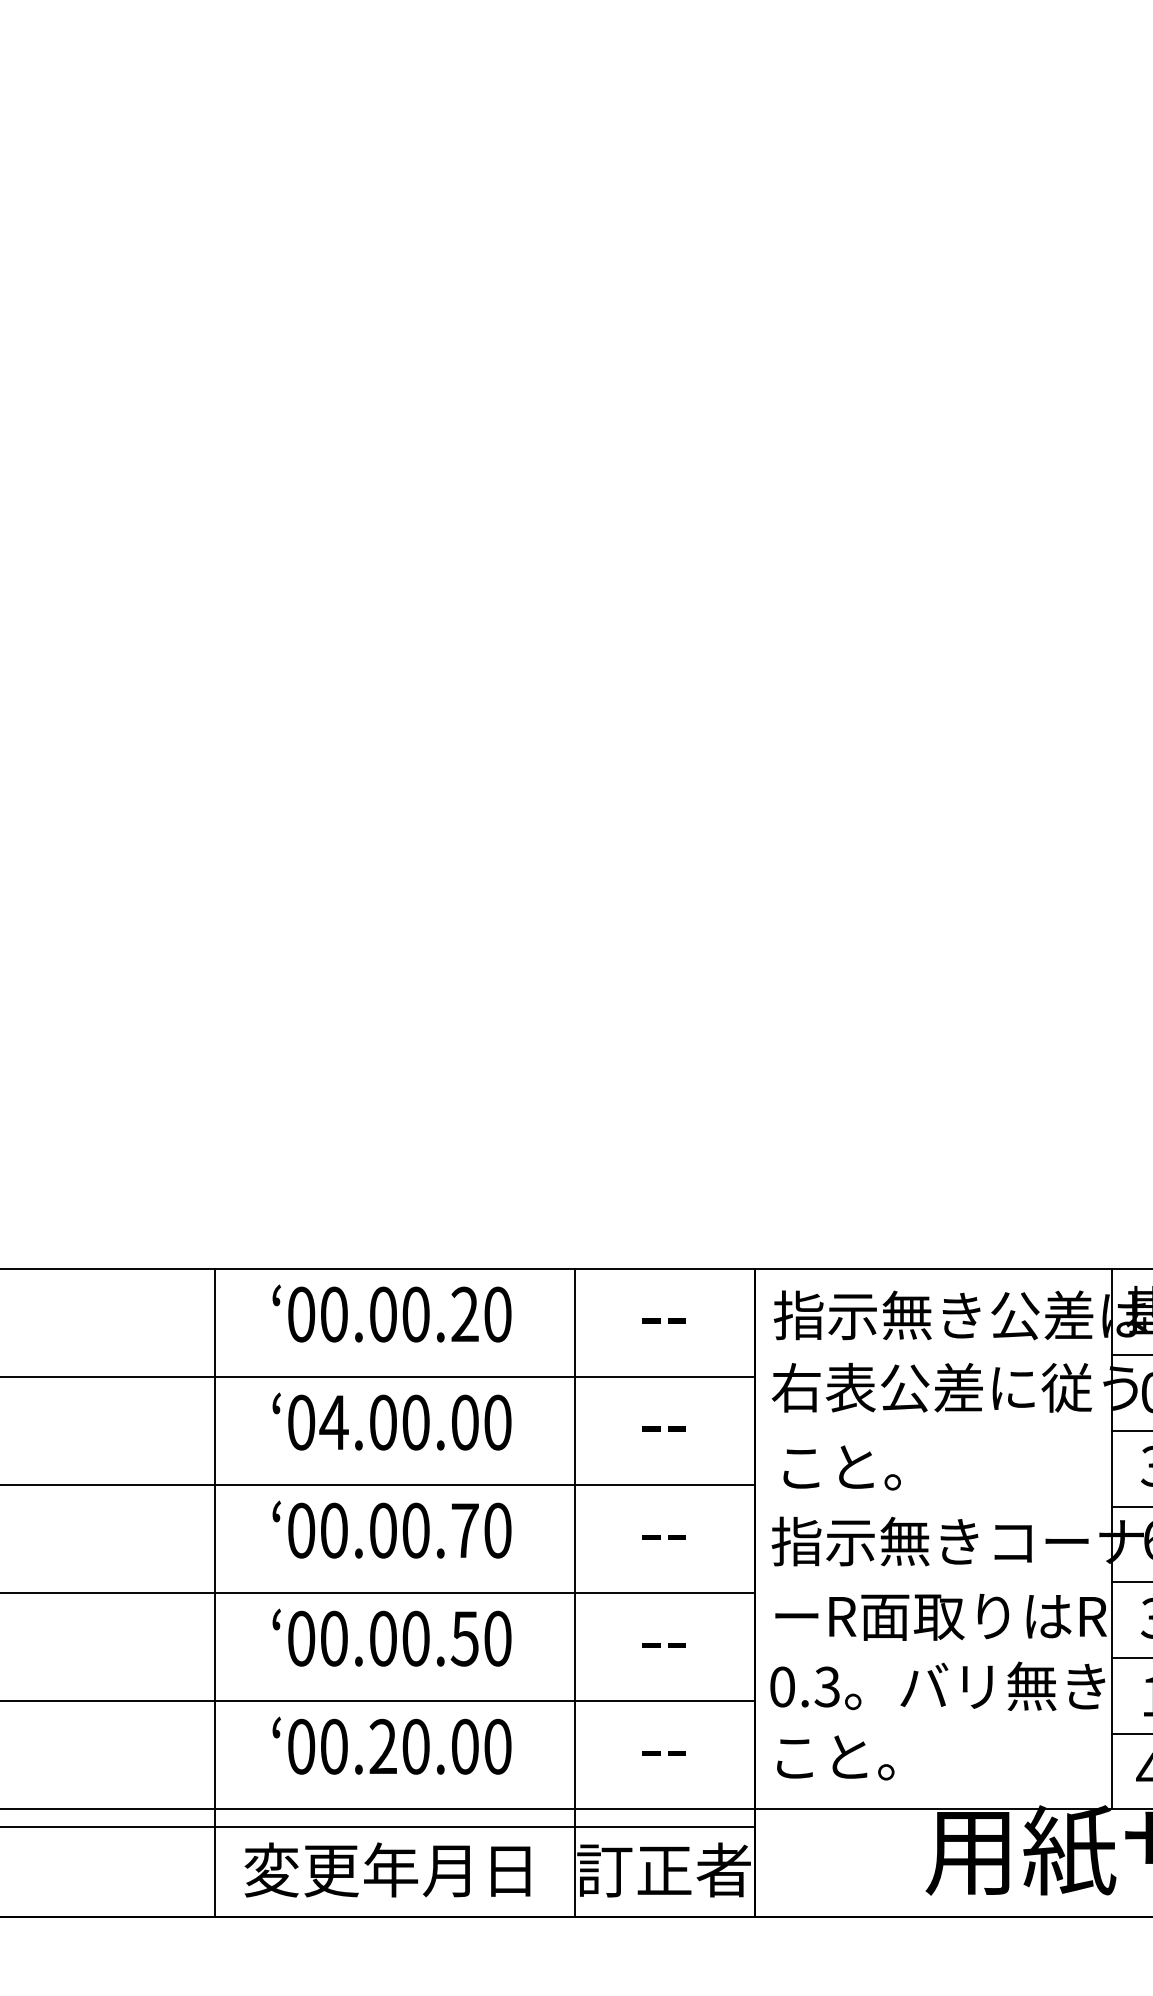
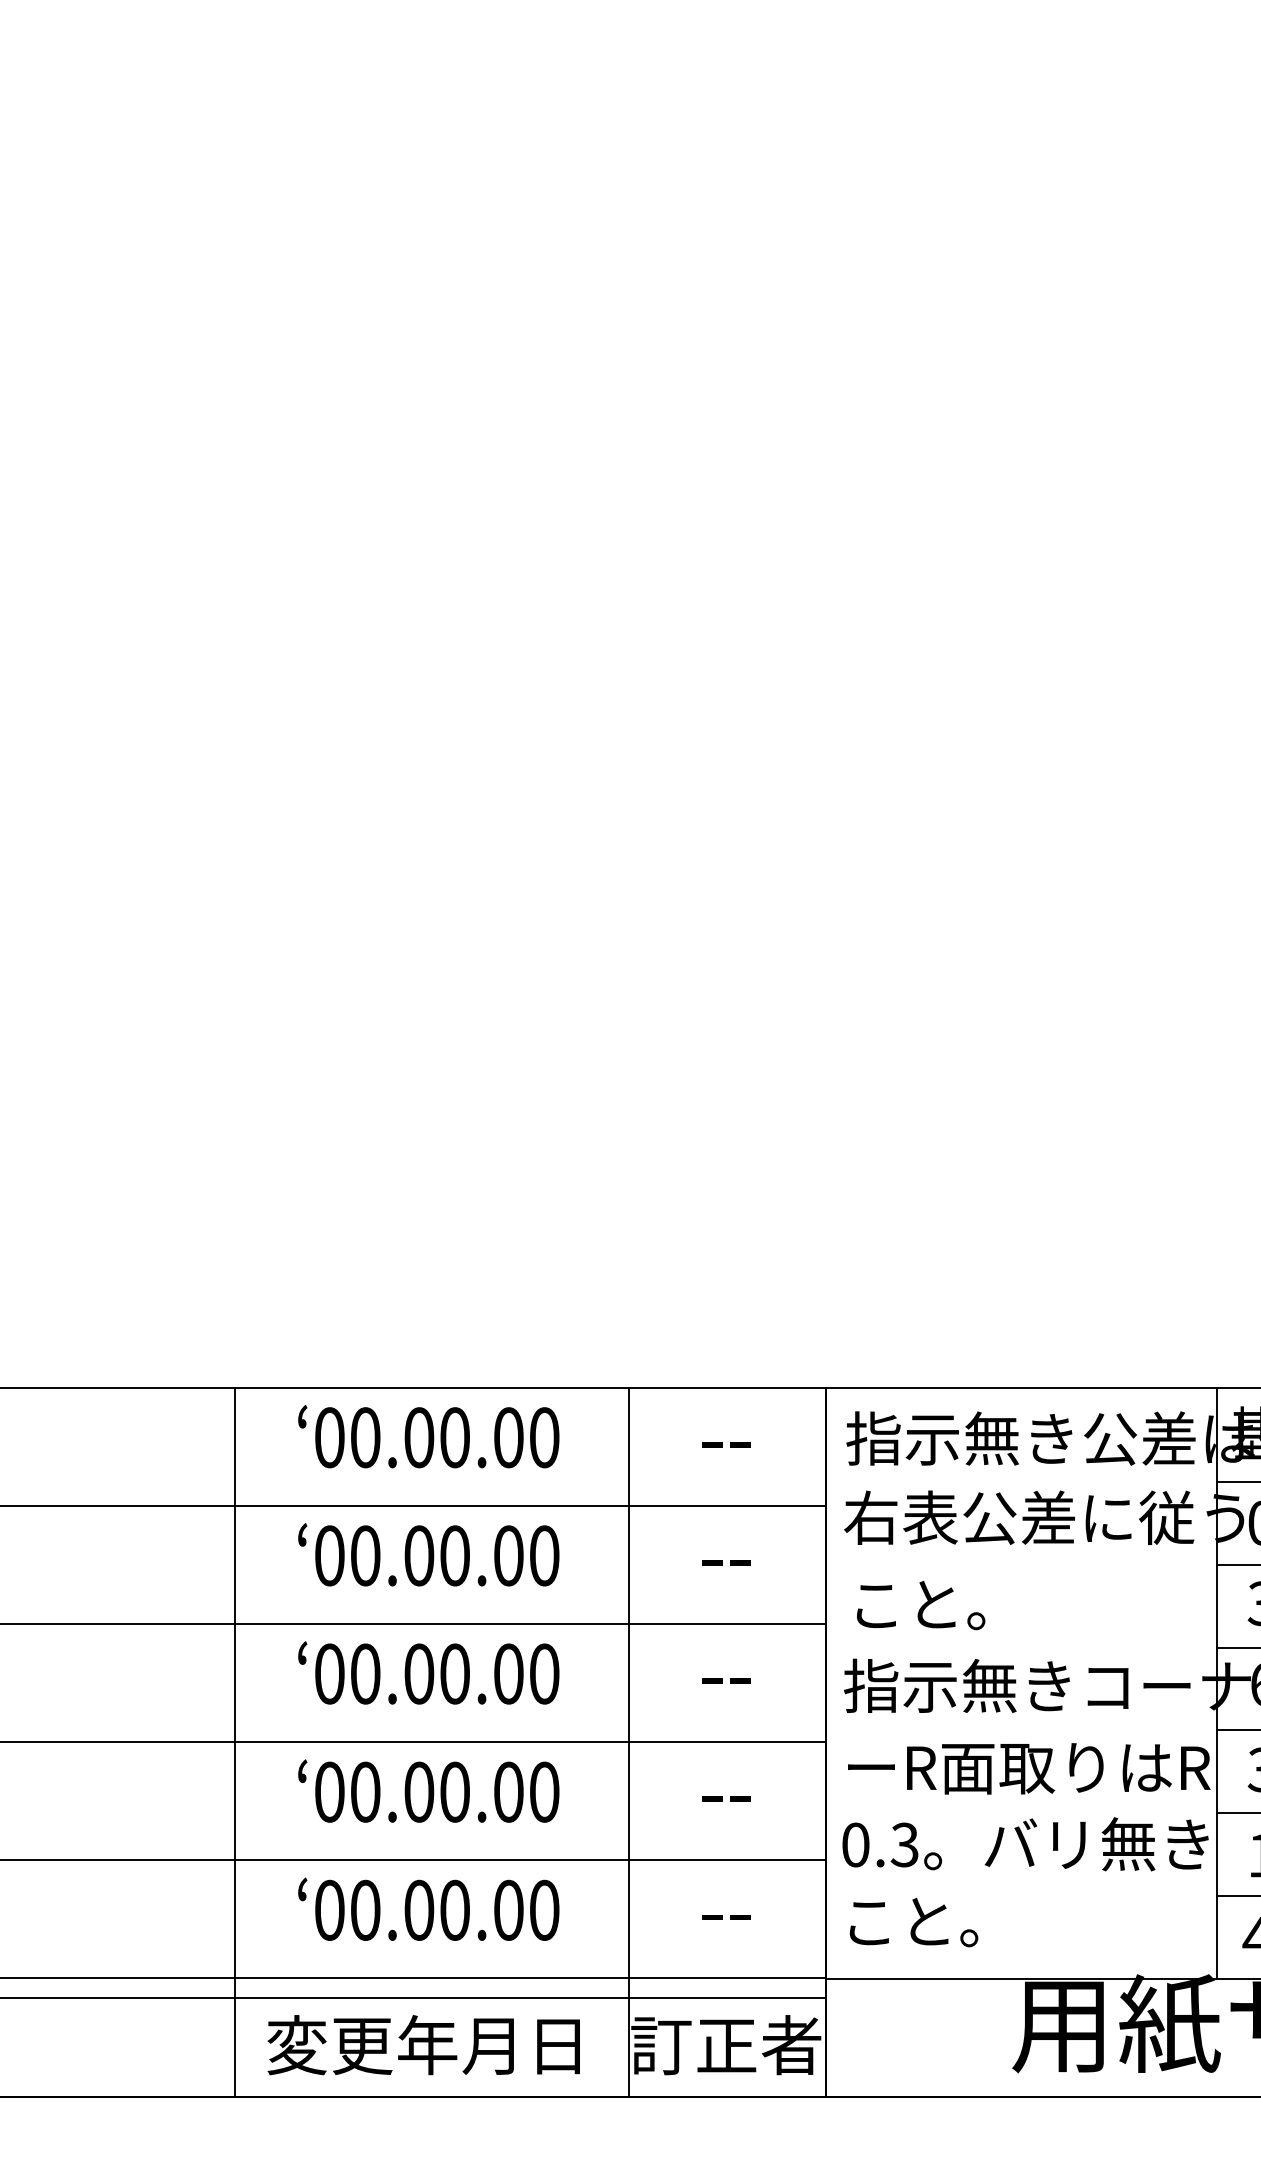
text: (464, 1314) -> (508, 1437), 00.00.20 -> 00.00.00
text: (333, 1422) -> (364, 1555), 04.00.00 -> 00.00.00
text: (464, 1530) -> (508, 1673), 00.00.70 -> 00.00.00
text: (464, 1638) -> (508, 1791), 00.00.50 -> 00.00.00
text: (382, 1746) -> (418, 1910), 00.20.00 -> 00.00.00

